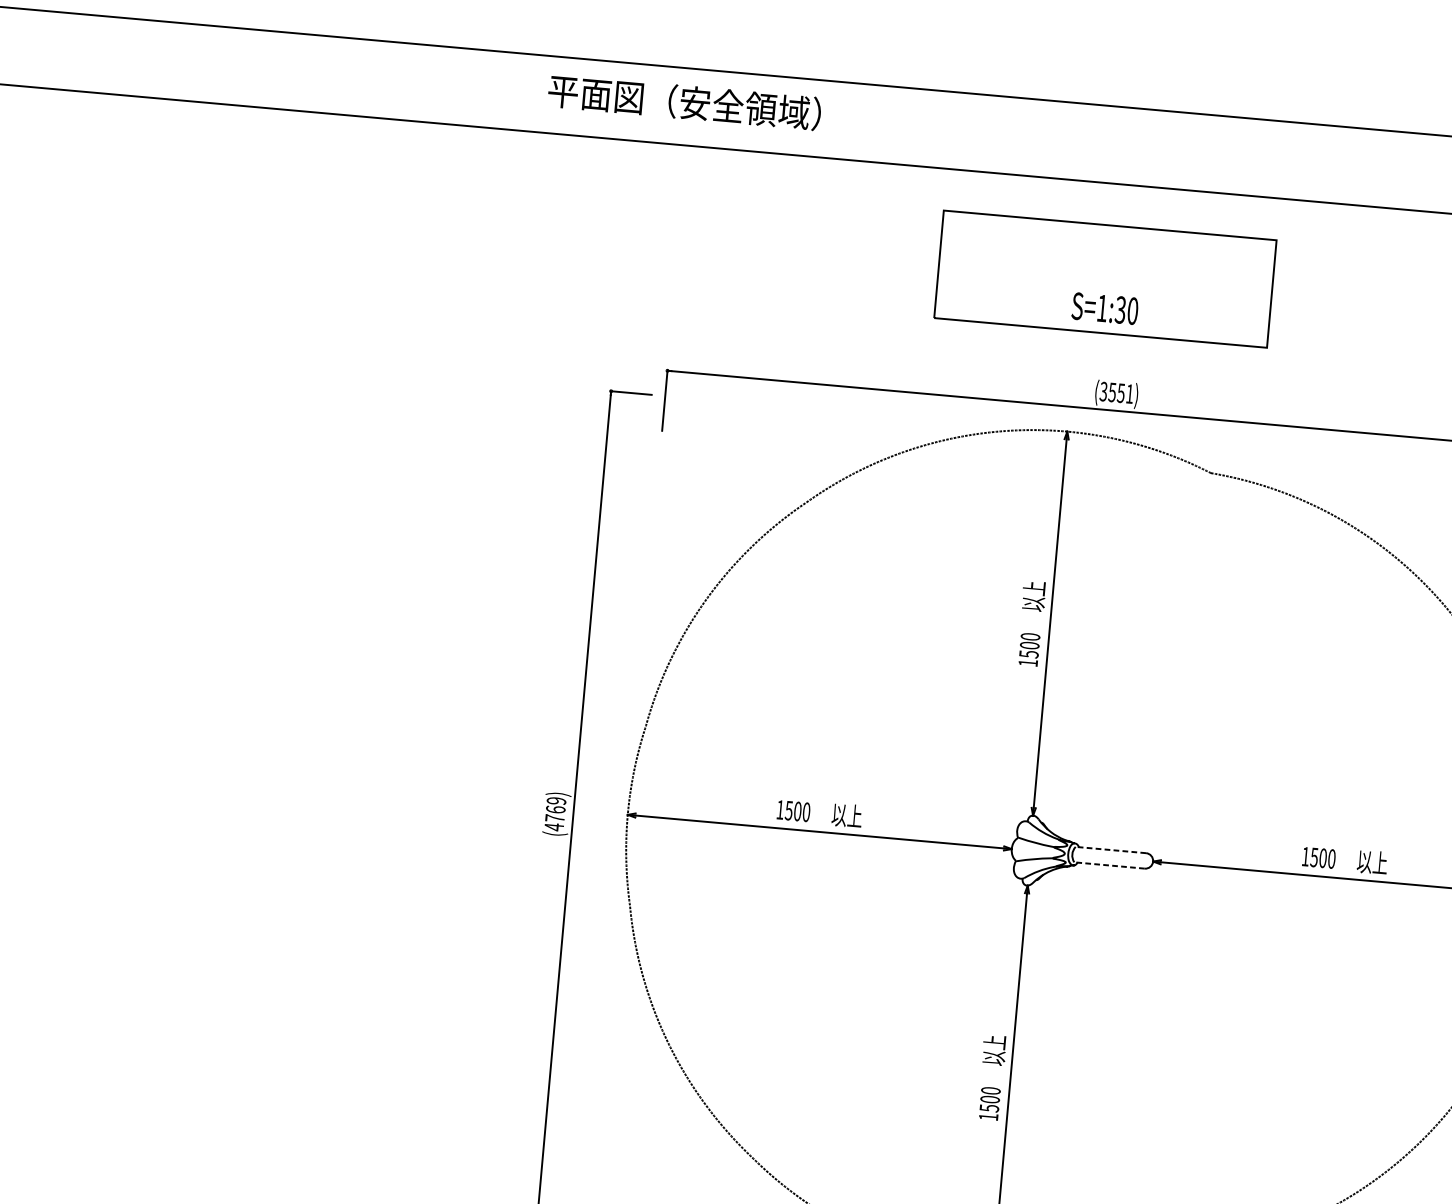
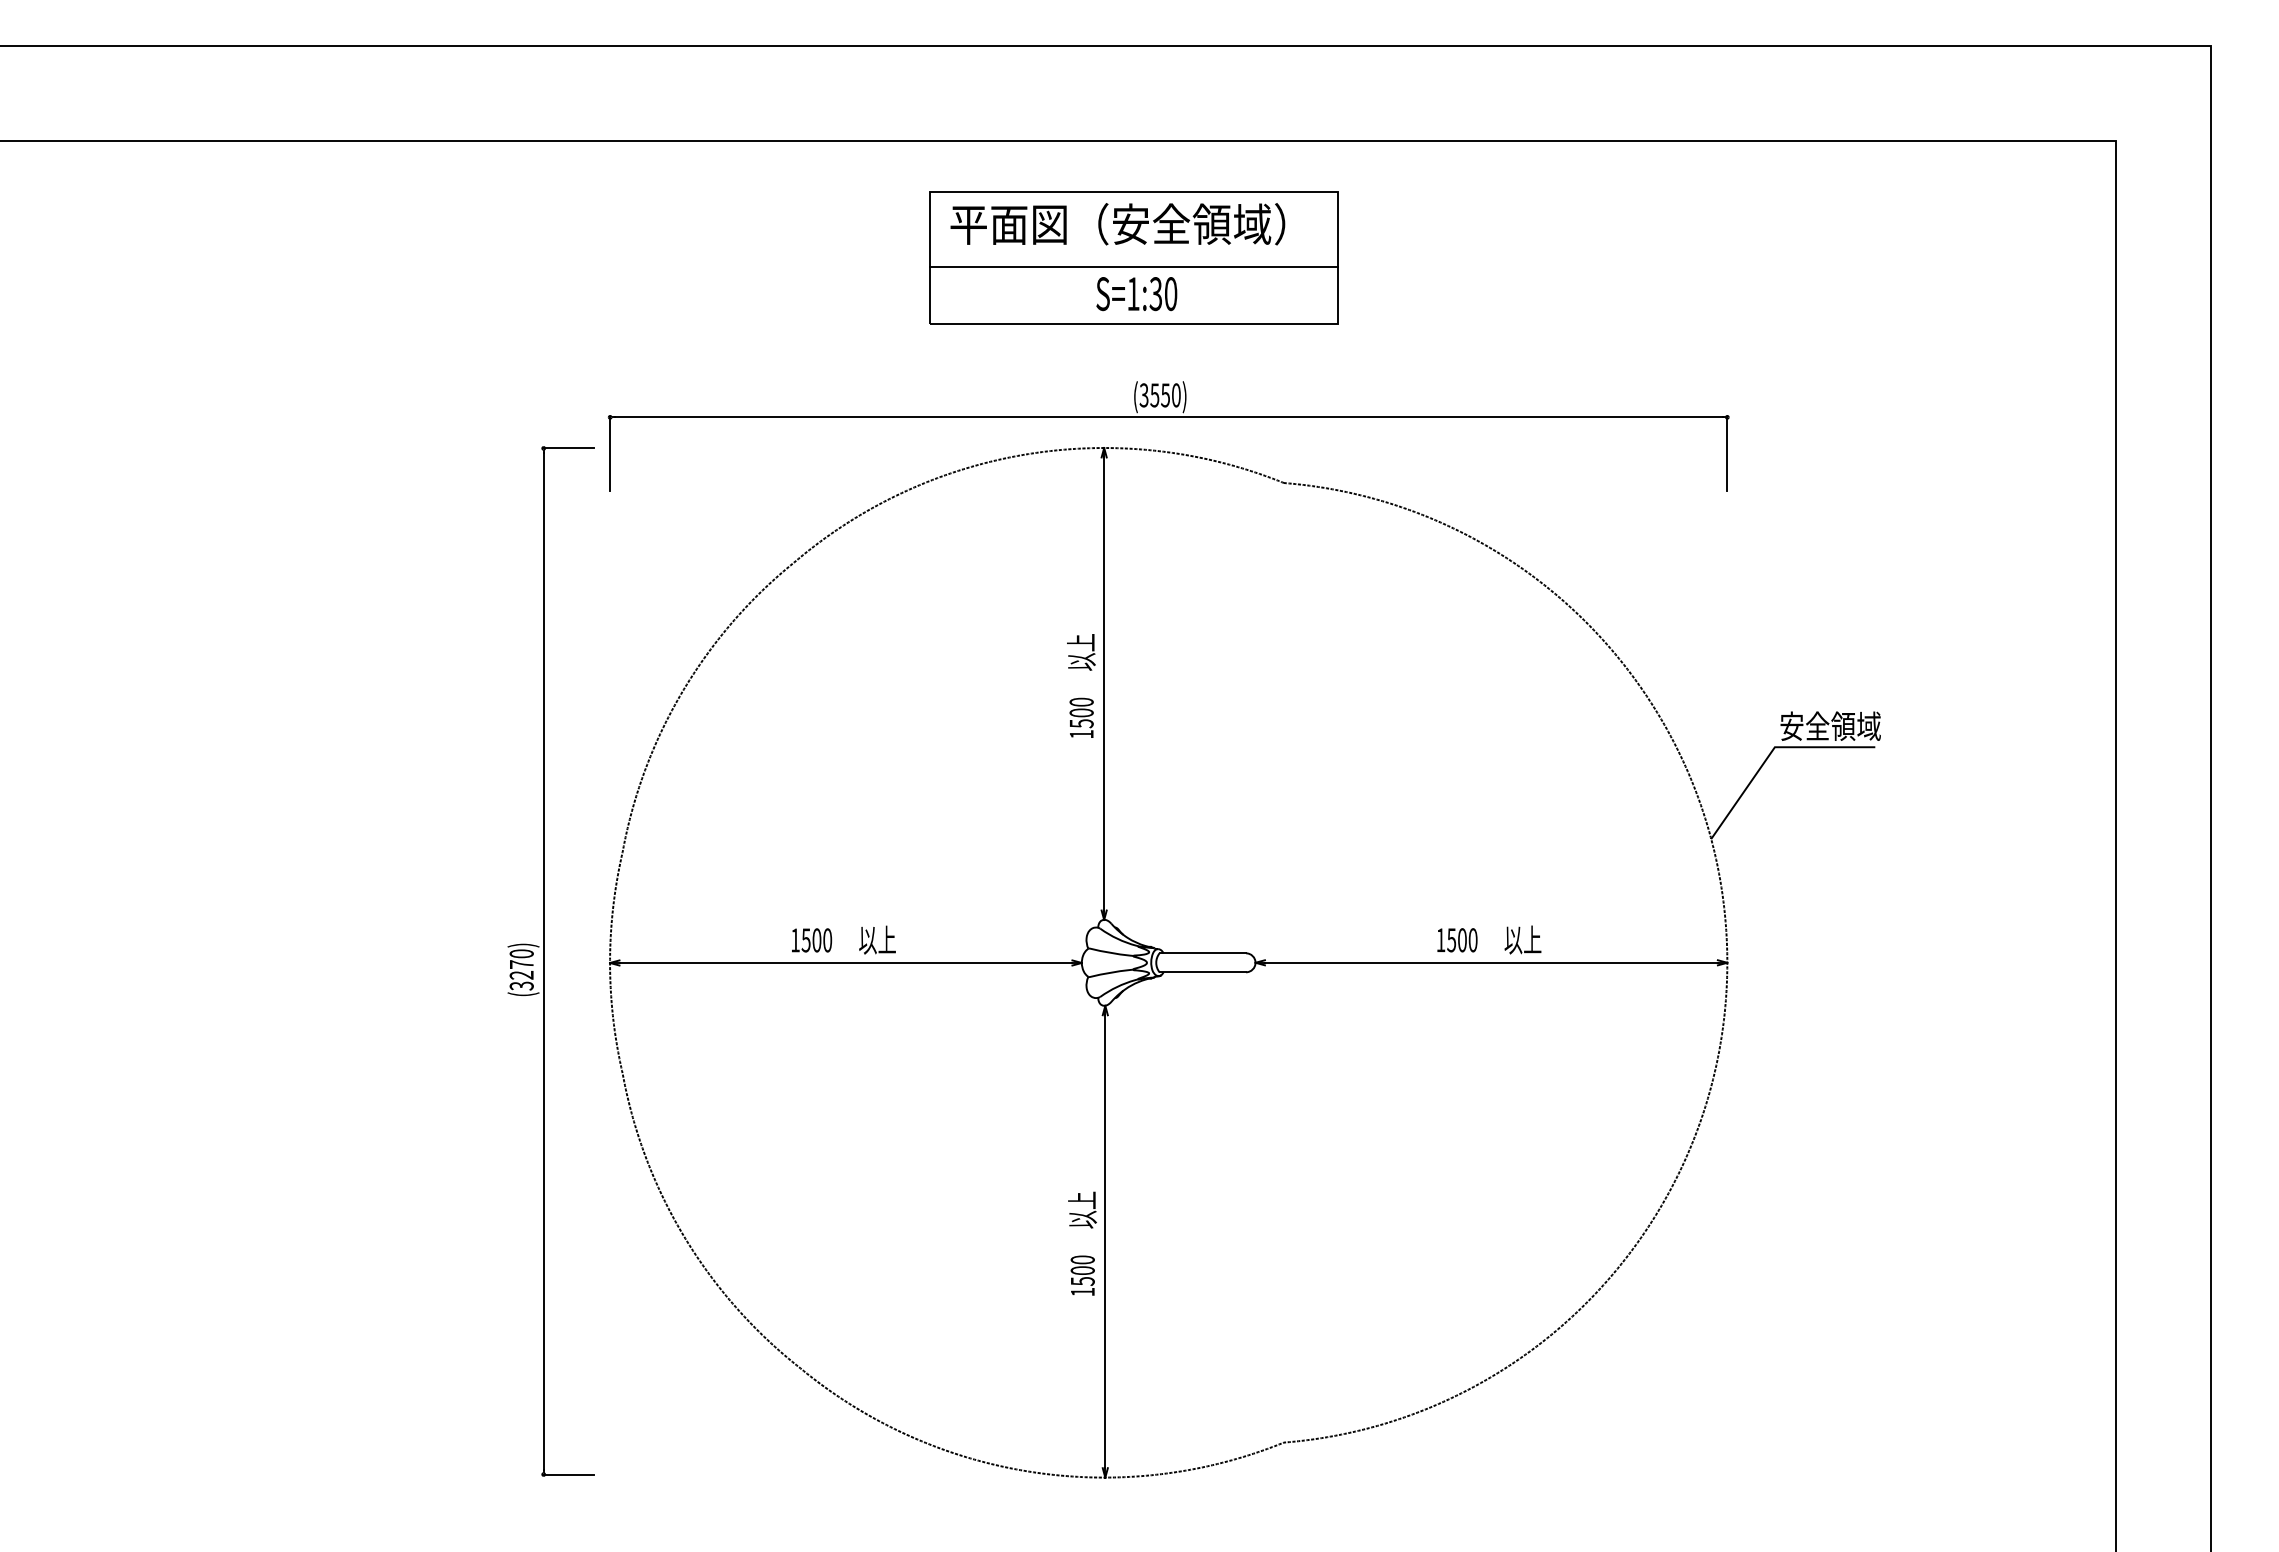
text: (684, 102) -> (1117, 224), moved
line: (1104, 286) -> (1133, 267), added
text: (1130, 394) -> (1176, 395), (3551) -> (3550)
text: (555, 813) -> (521, 969), (4769) -> (3270)
line: (1110, 850) -> (1202, 953), dashed -> solid
line: (1109, 865) -> (1202, 972), dashed -> solid

